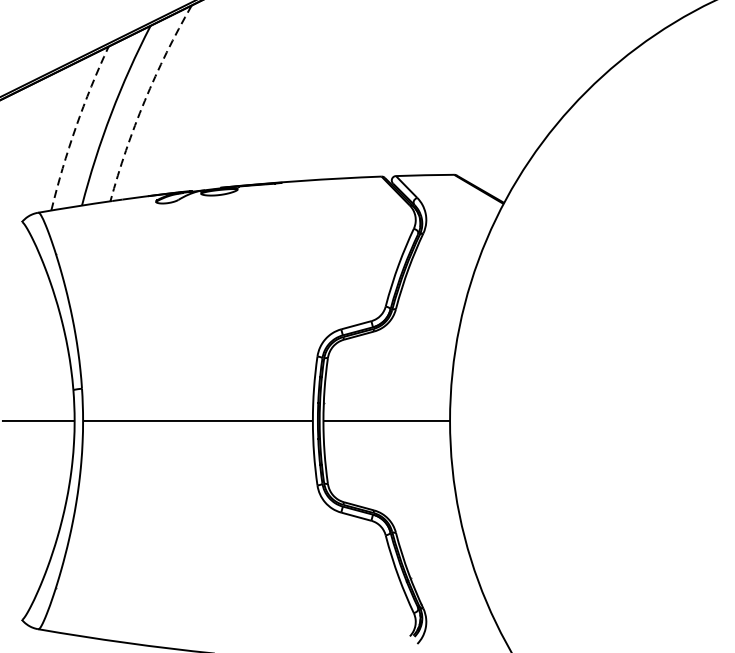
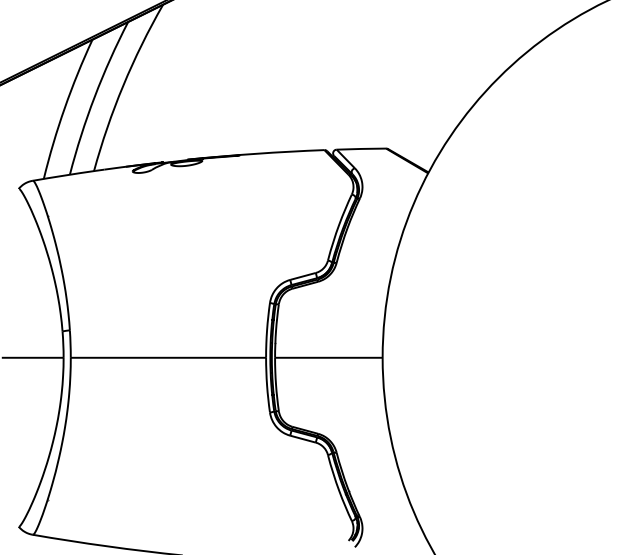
arc: (145, 100) -> (123, 85), dashed -> solid
arc: (75, 127) -> (64, 108), dashed -> solid

